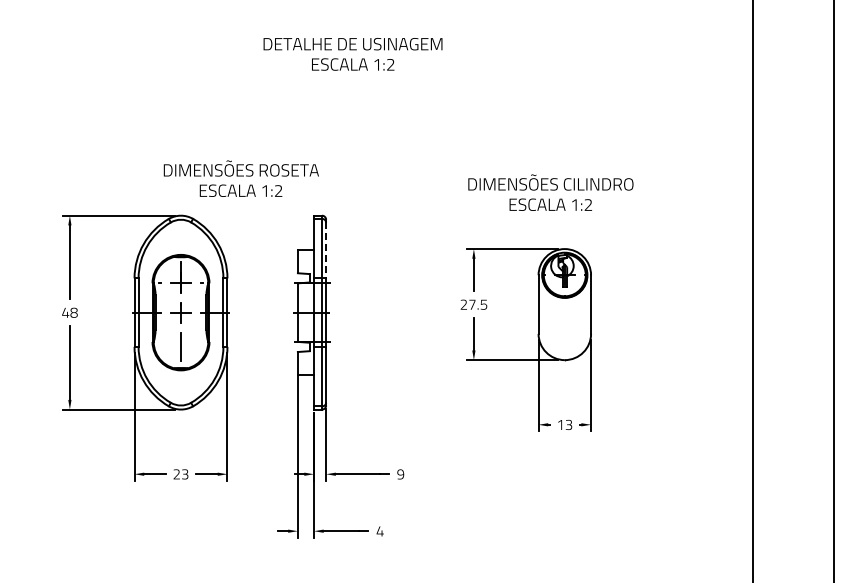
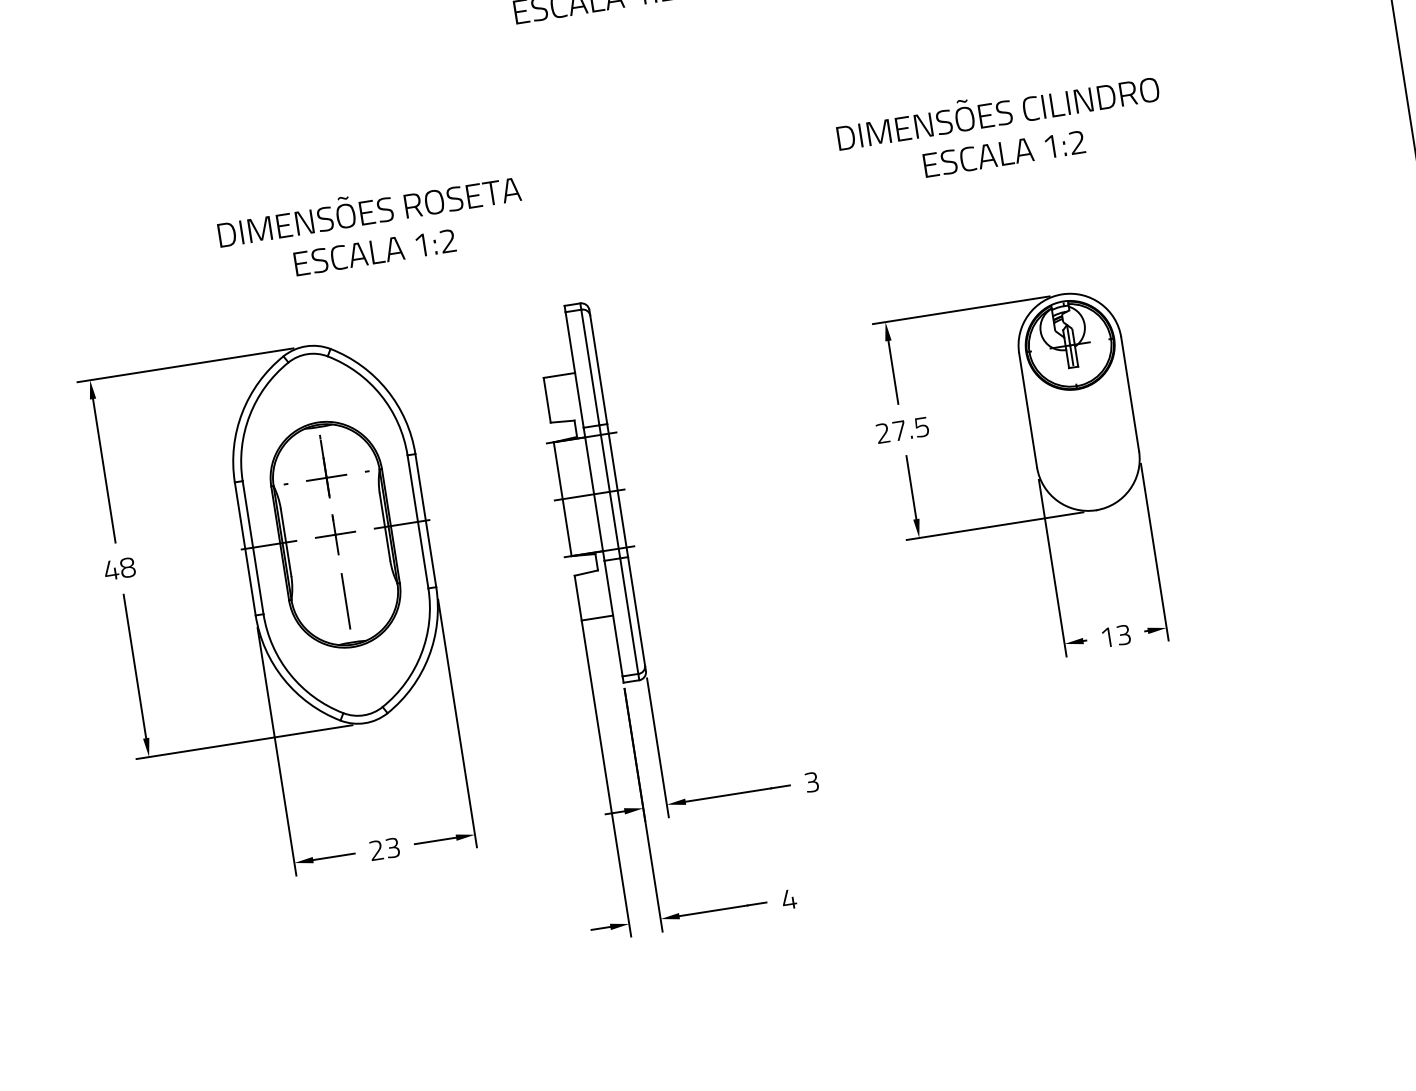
text: (240, 178) -> (370, 228), moved
text: (550, 192) -> (999, 129), moved
line: (326, 250) -> (599, 369), dashed -> solid
text: (400, 474) -> (811, 782), 9 -> 3

